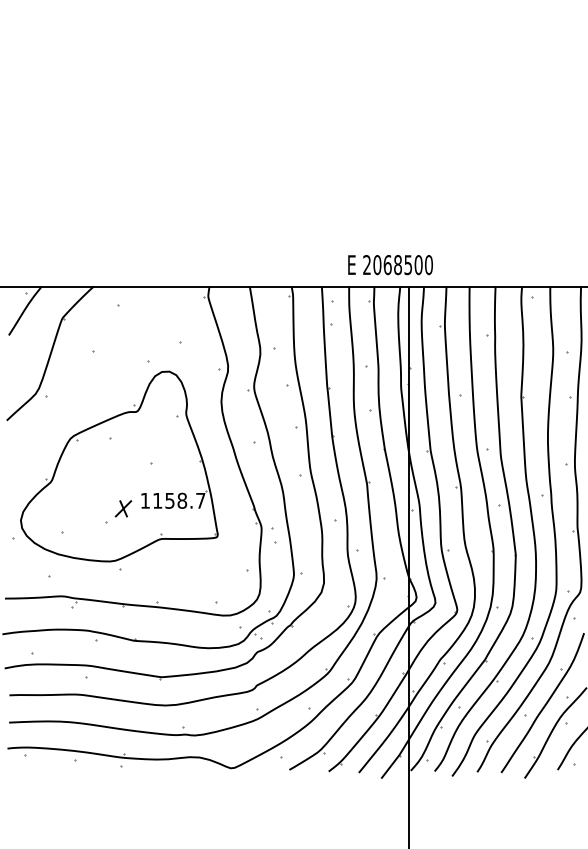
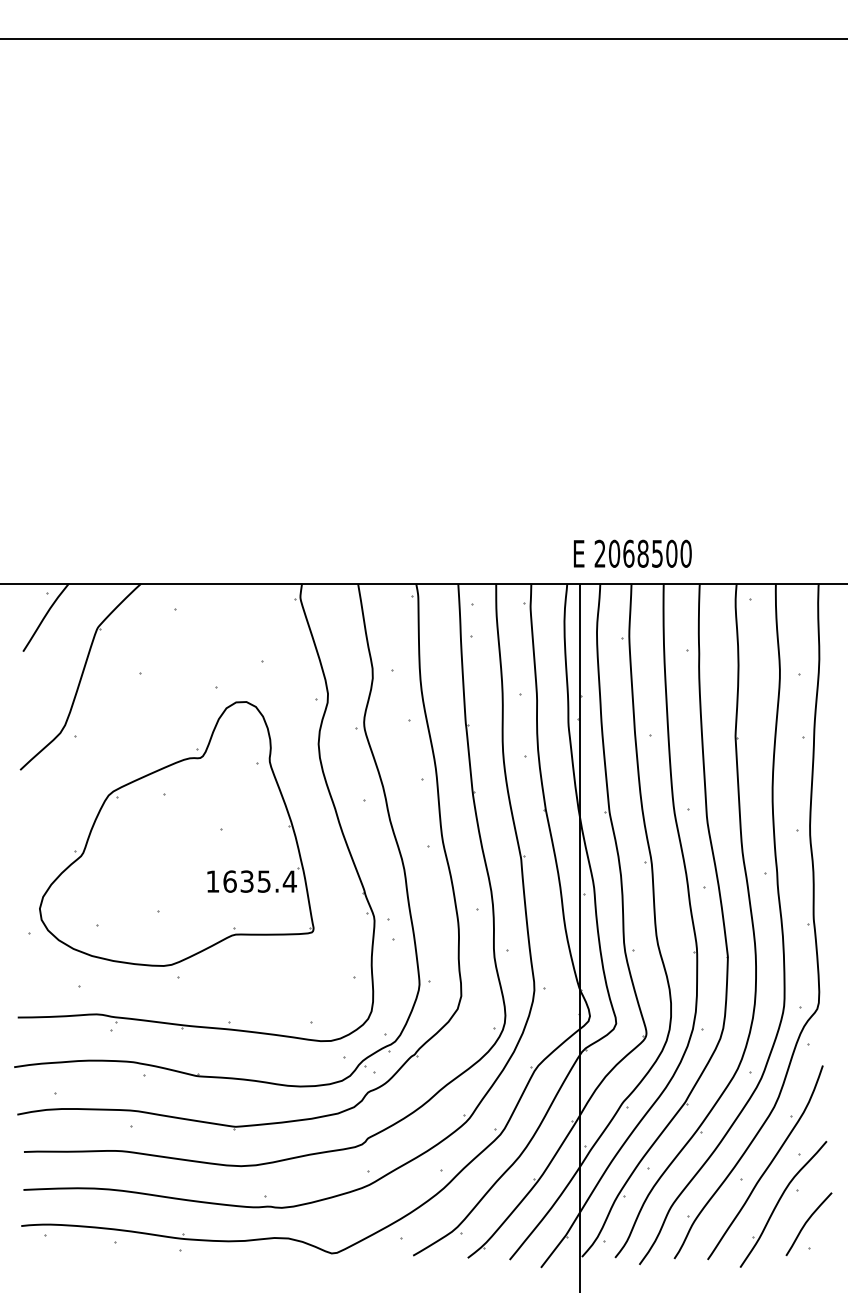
text: (390, 264) -> (632, 553), moved
text: (178, 500) -> (259, 881), 1158.7 -> 1635.4
part: (123, 508) -> (182, 892), removed

